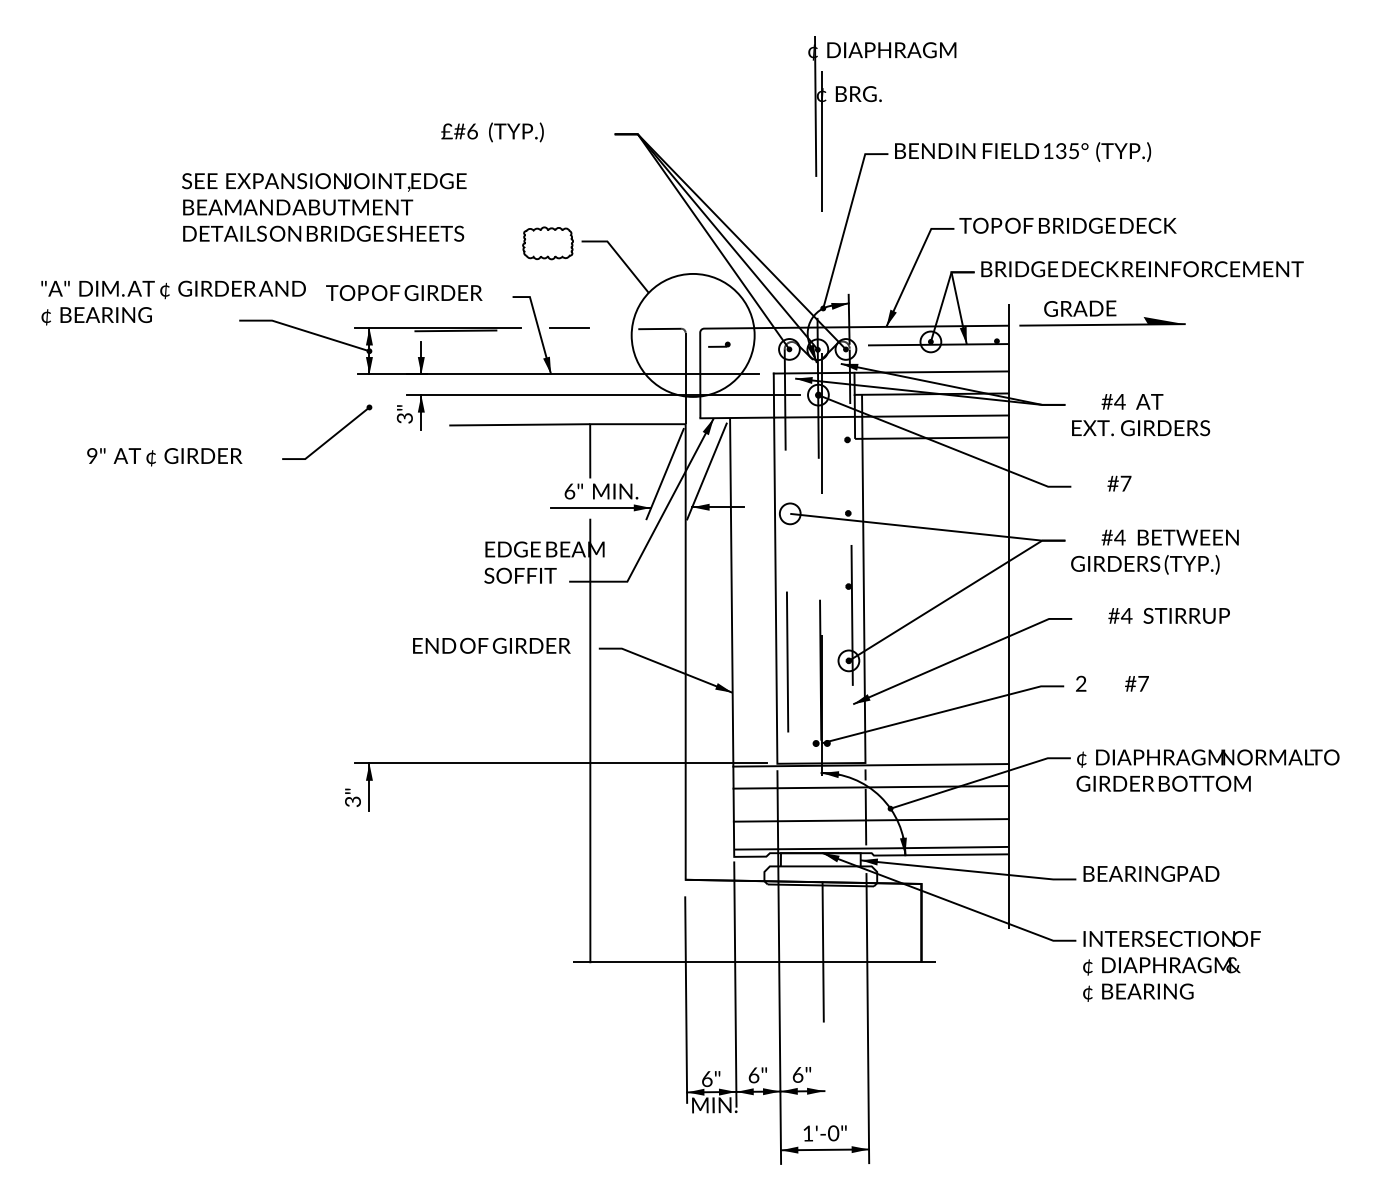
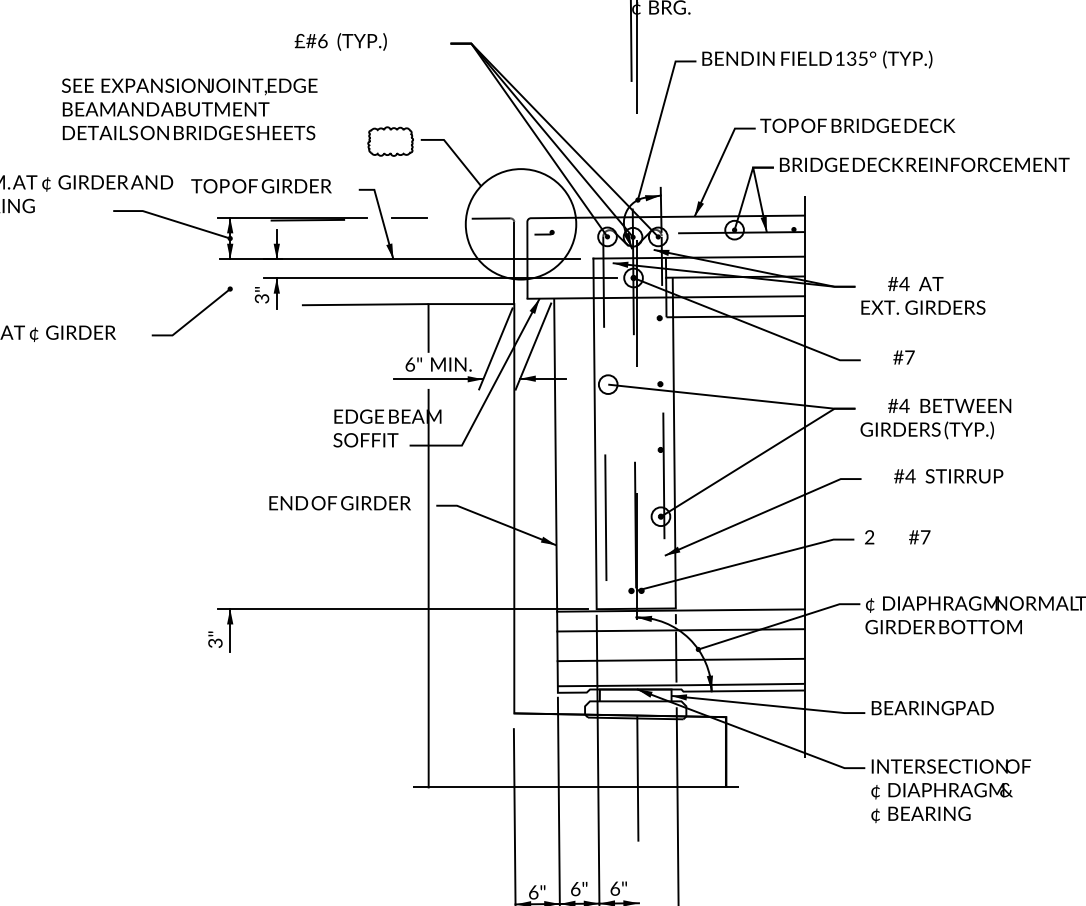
part: (1102, 313) -> (888, 204), removed

